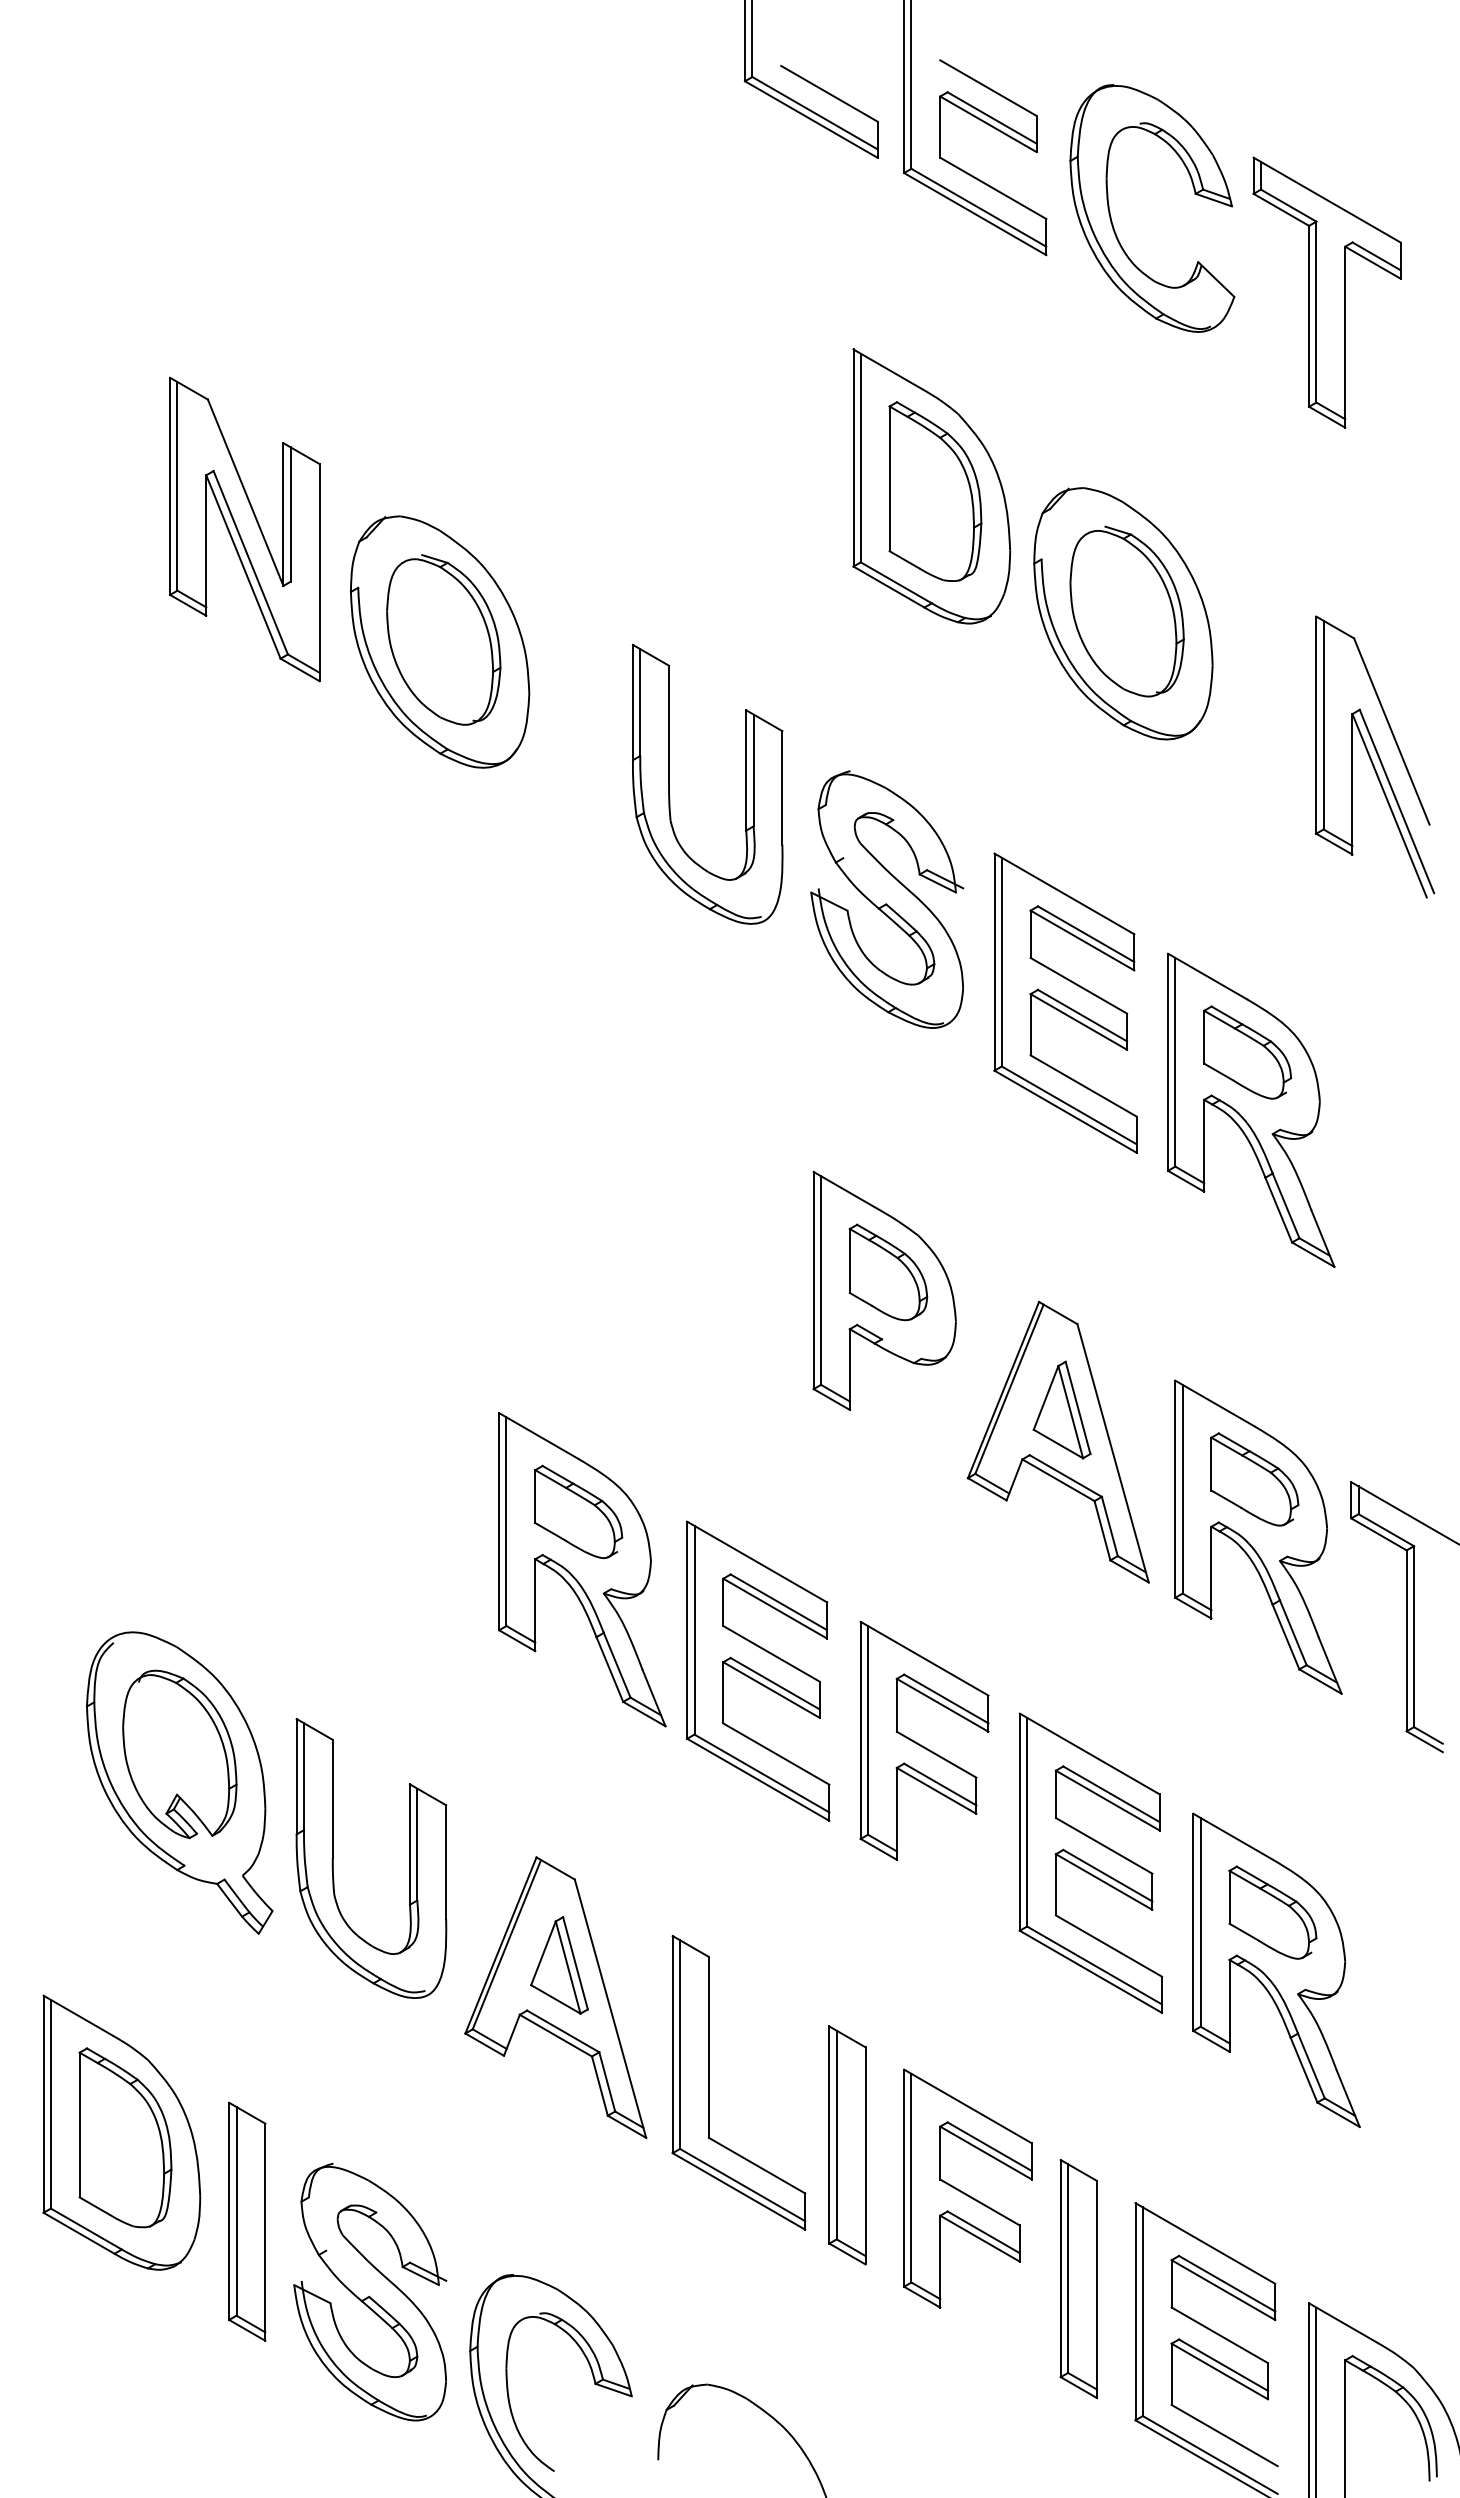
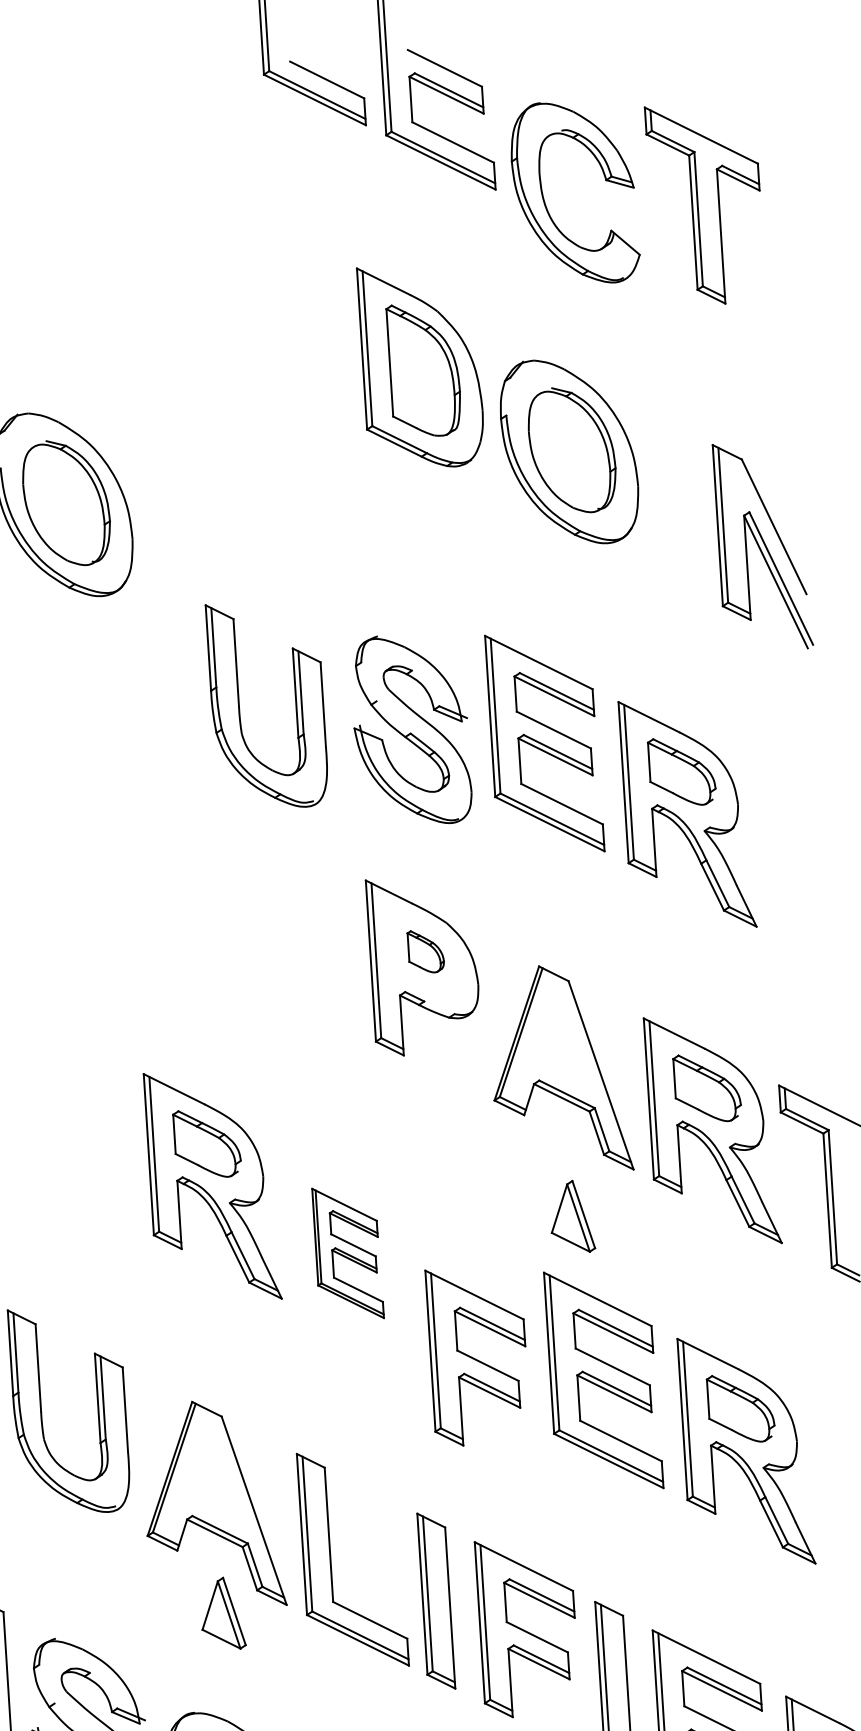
part: (1112, 220) -> (545, 203), moved
part: (669, 783) -> (239, 706), moved
part: (887, 899) -> (411, 729), moved
part: (888, 1272) -> (426, 951), size x0.6
part: (1061, 1409) -> (571, 1216), moved
part: (758, 1670) -> (348, 1252), size x0.6
part: (924, 1740) -> (478, 1355), moved
part: (559, 1965) -> (222, 1613), moved

